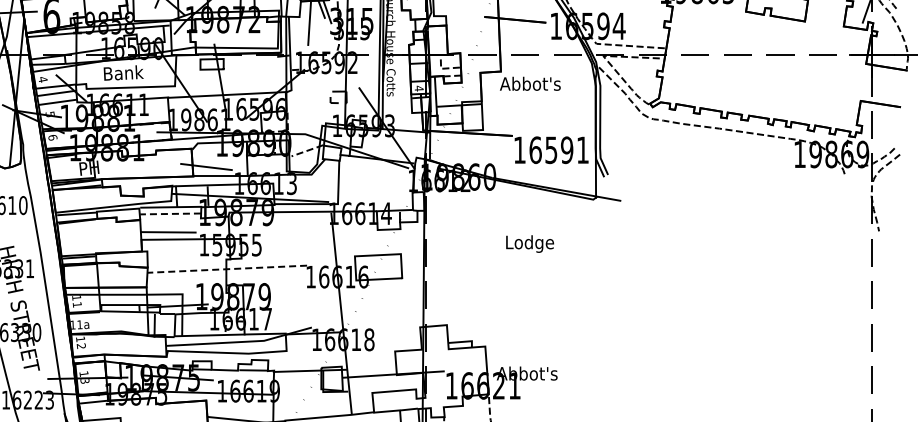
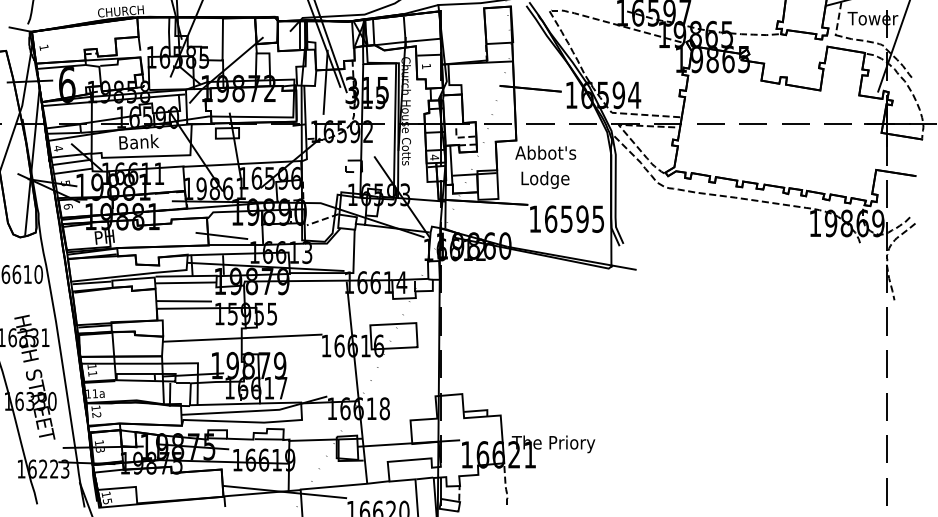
text: (582, 149) -> (597, 218), 16591 -> 16595
line: (170, 213) -> (185, 282), dashed -> solid
text: (530, 243) -> (545, 179), moved
line: (227, 269) -> (242, 338), dashed -> solid
text: (538, 375) -> (553, 444), Abbot's -> The Priory

